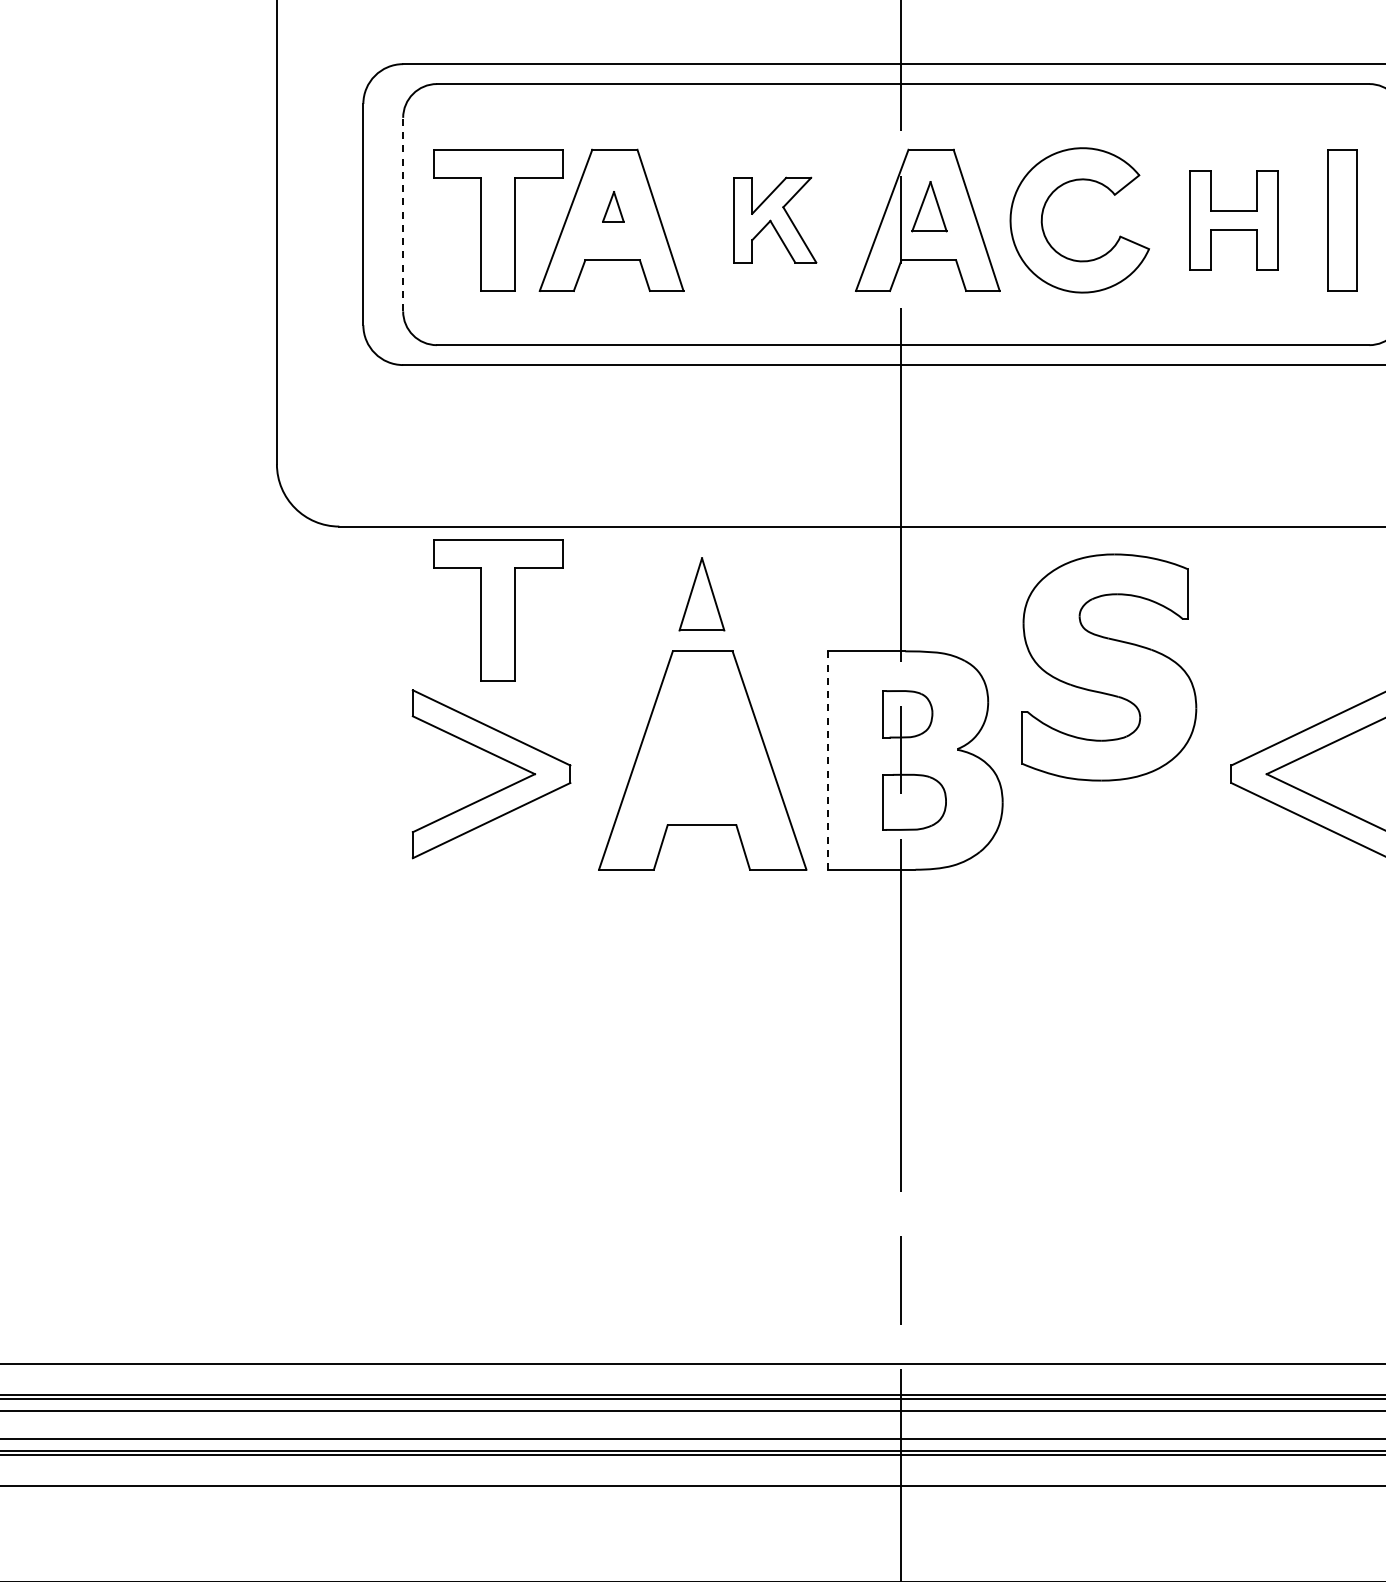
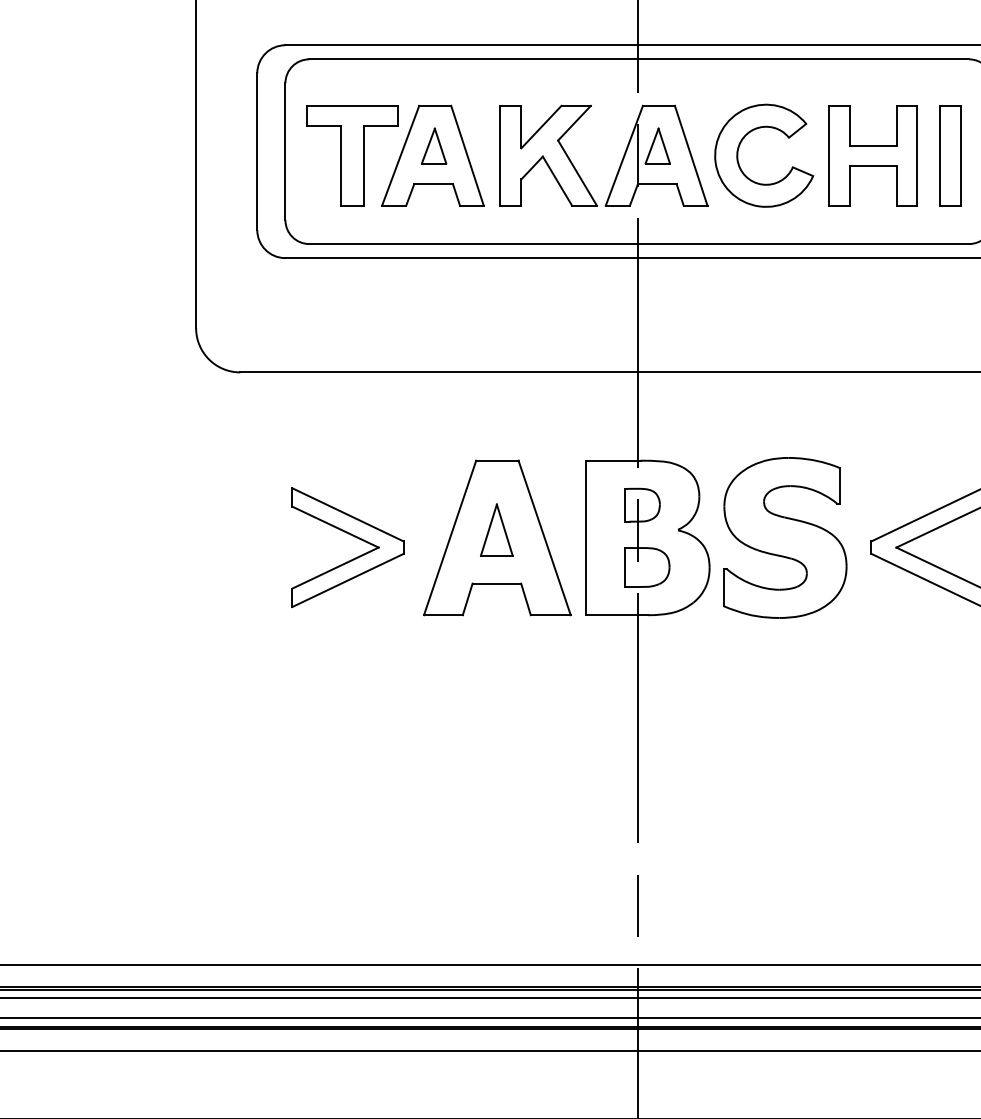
part: (613, 206) -> (434, 145), size x1.67
line: (403, 214) -> (285, 151), dashed -> solid
part: (775, 219) -> (548, 155), size x1.67
part: (1233, 220) -> (872, 155), size x1.43
part: (701, 594) -> (496, 530), moved
part: (498, 610) -> (352, 431), removed
part: (1109, 667) -> (785, 537), moved
line: (828, 761) -> (586, 538), dashed -> solid

